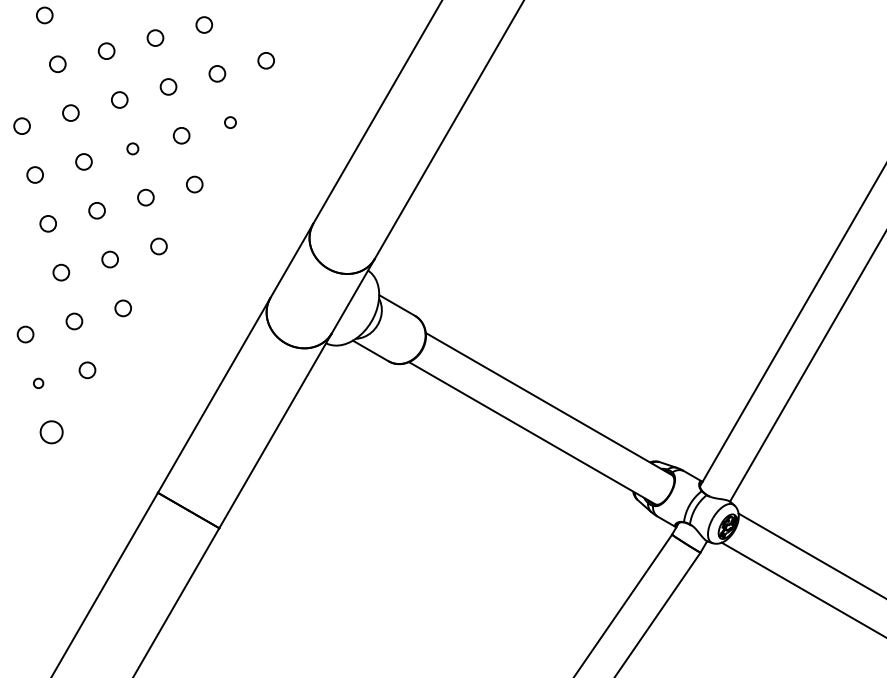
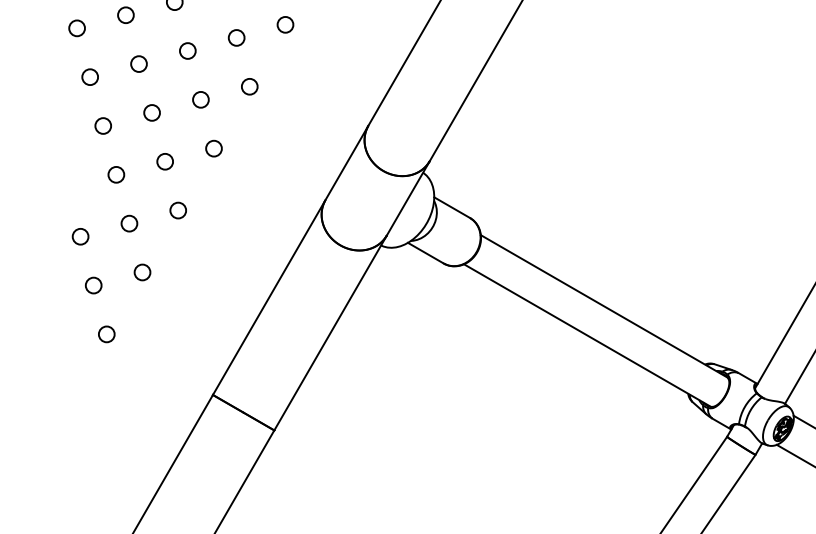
circle: (230, 122) -> (285, 24), size x1.43
circle: (132, 148) -> (187, 50), size x1.43
circle: (38, 383) -> (93, 285), size x1.67
circle: (51, 431) -> (106, 333), size x0.71

